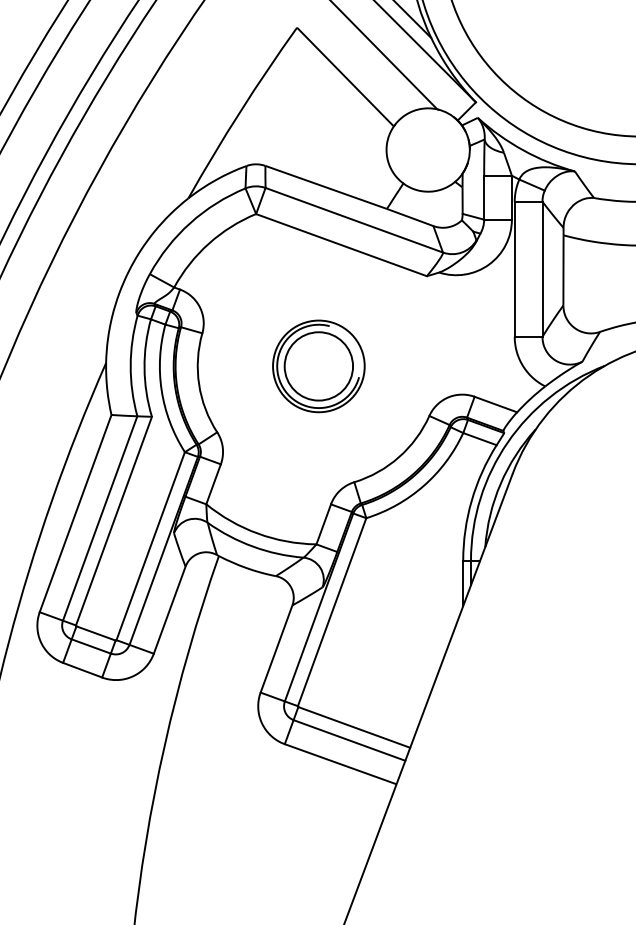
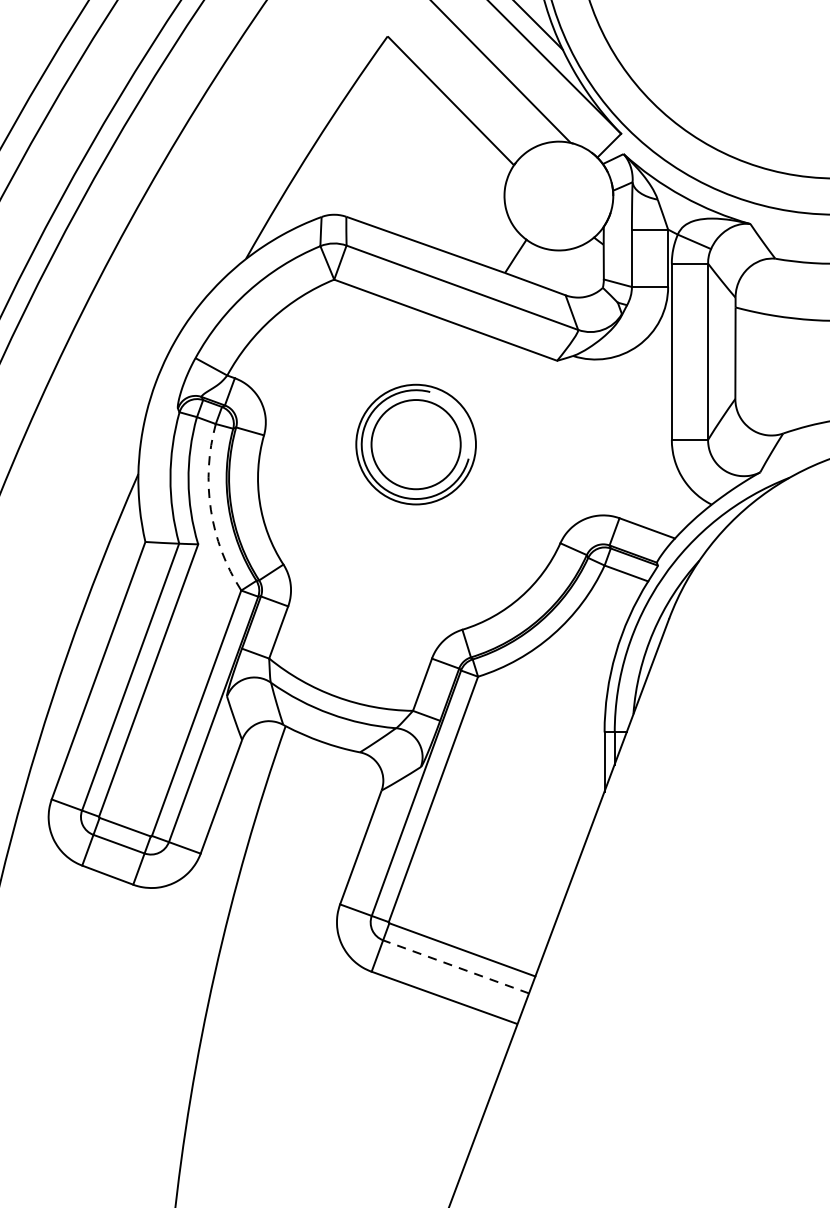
part: (318, 366) -> (415, 444), moved
arc: (161, 390) -> (210, 510), solid -> dashed
line: (349, 740) -> (456, 966), solid -> dashed

